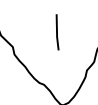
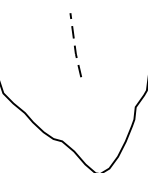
line: (57, 32) -> (75, 45), solid -> dashed

